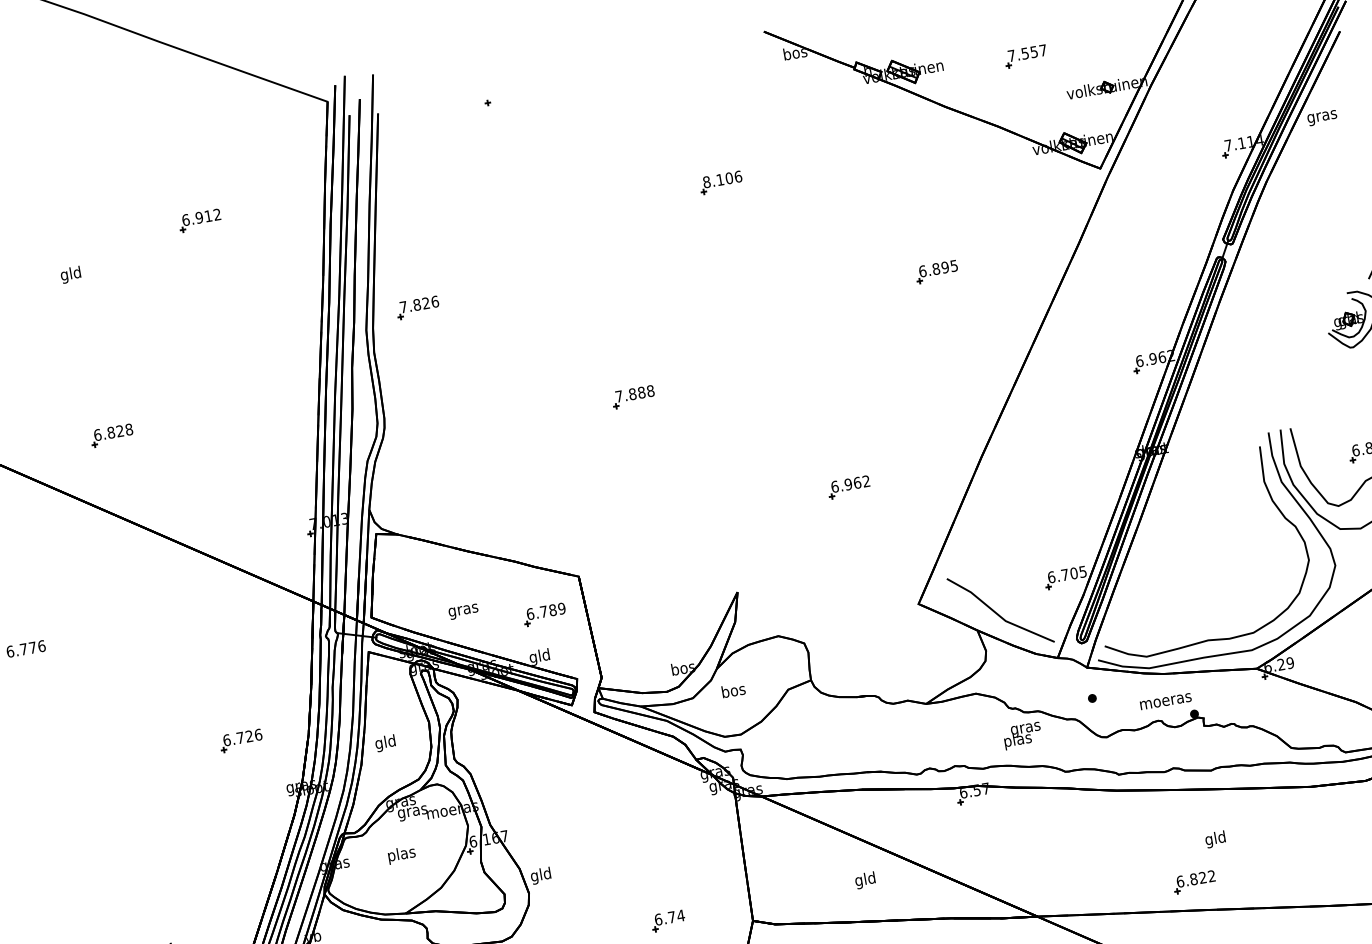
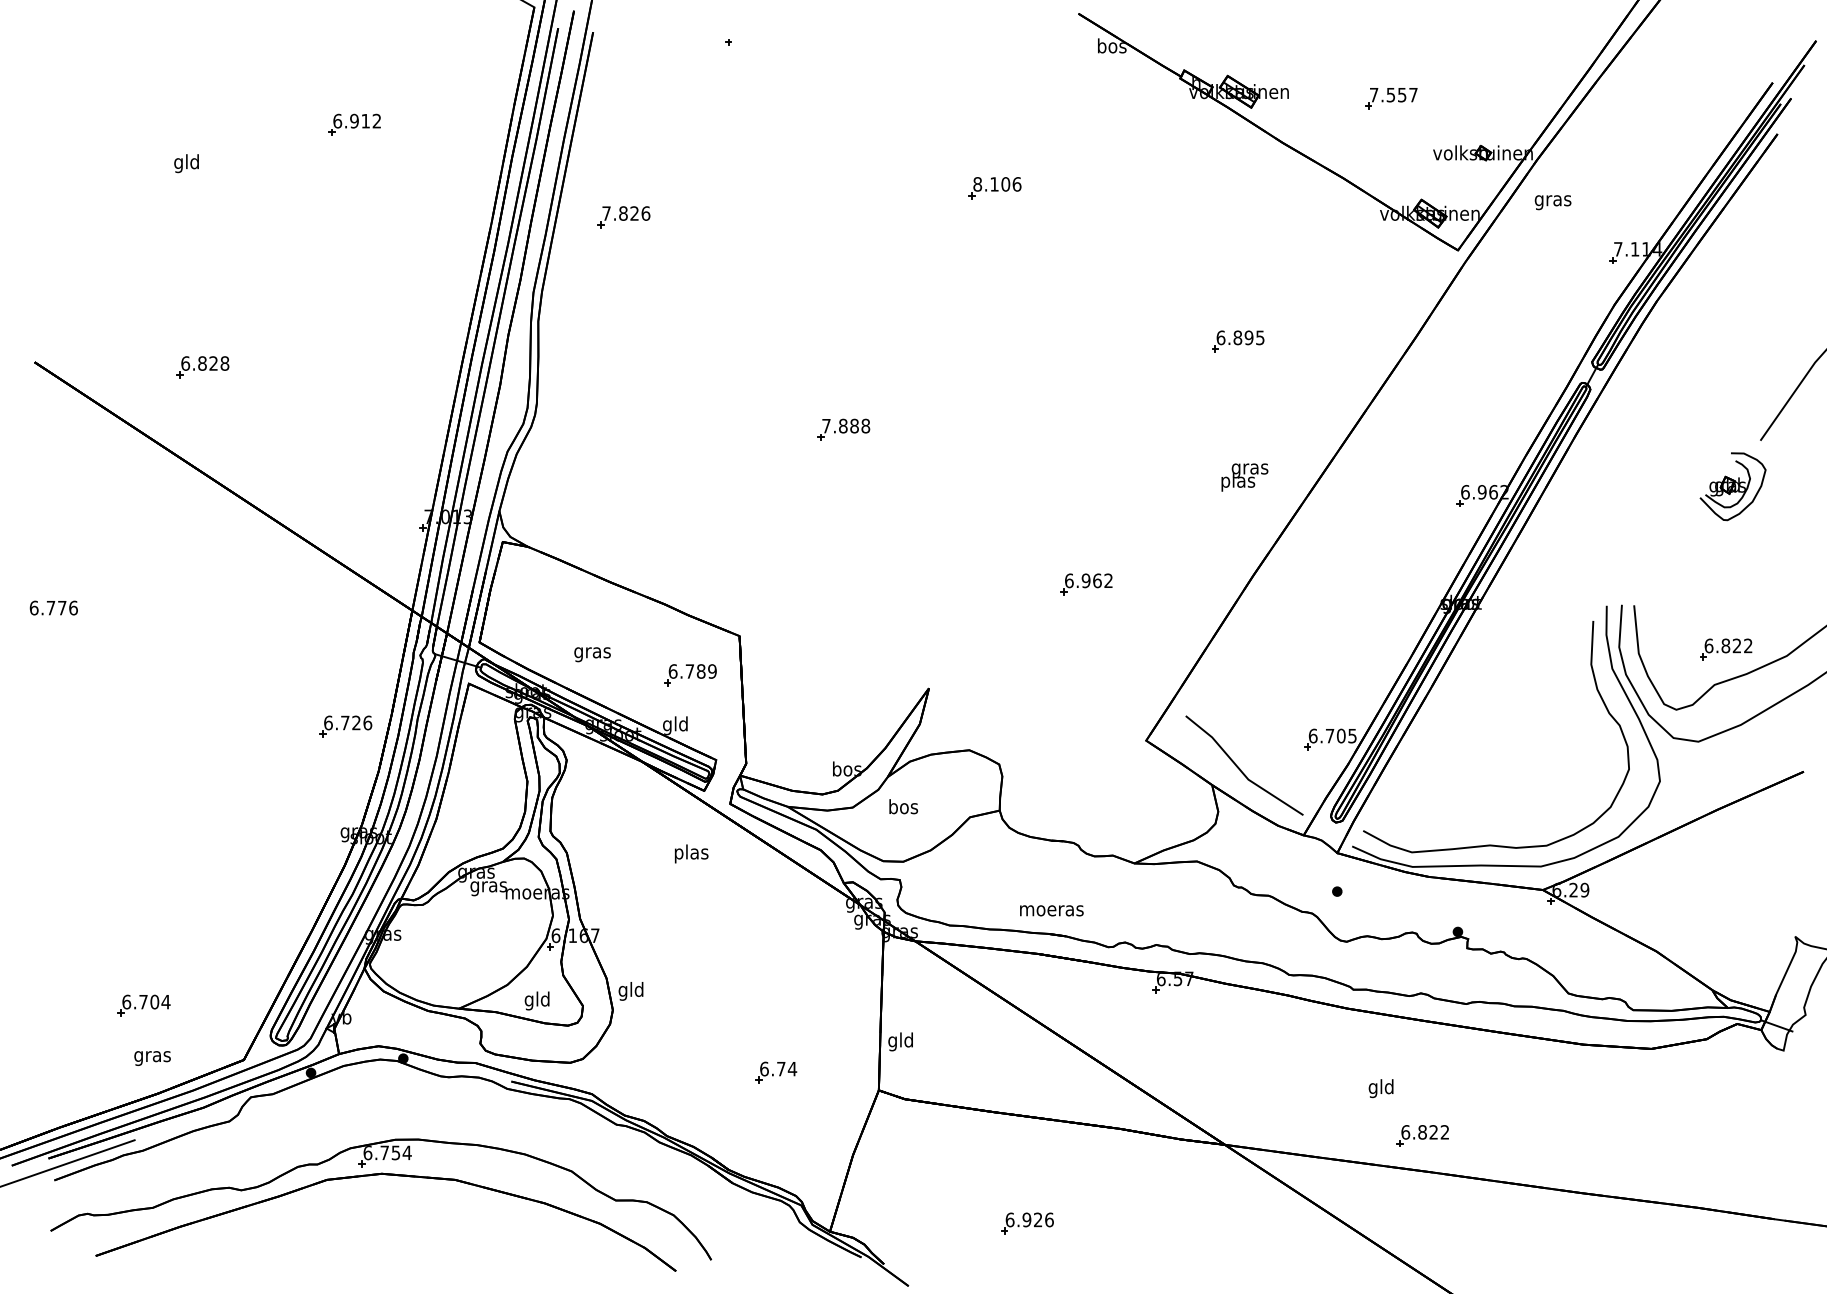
text: (1321, 118) -> (1552, 202), moved
part: (417, 308) -> (623, 217), moved
text: (1165, 701) -> (1051, 910), moved
text: (1022, 735) -> (1244, 477), moved
part: (241, 740) -> (345, 726), moved
text: (384, 743) -> (536, 1000), moved
text: (1214, 839) -> (1380, 1088), moved
text: (401, 854) -> (691, 853), moved
text: (865, 880) -> (900, 1041), moved

